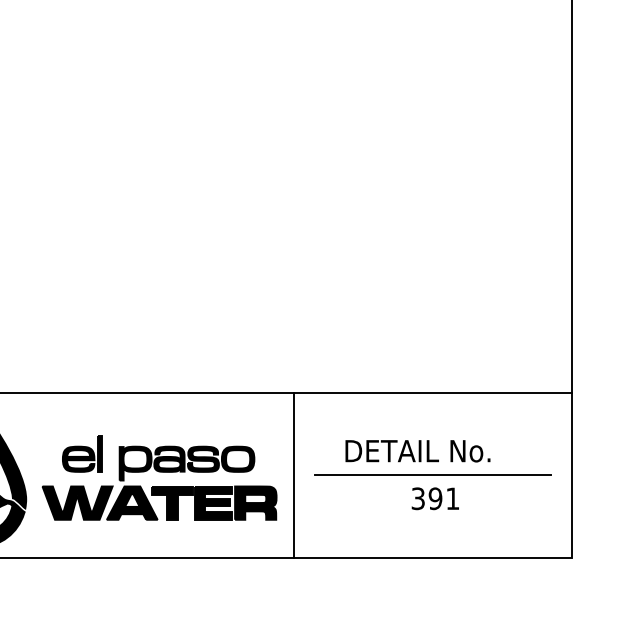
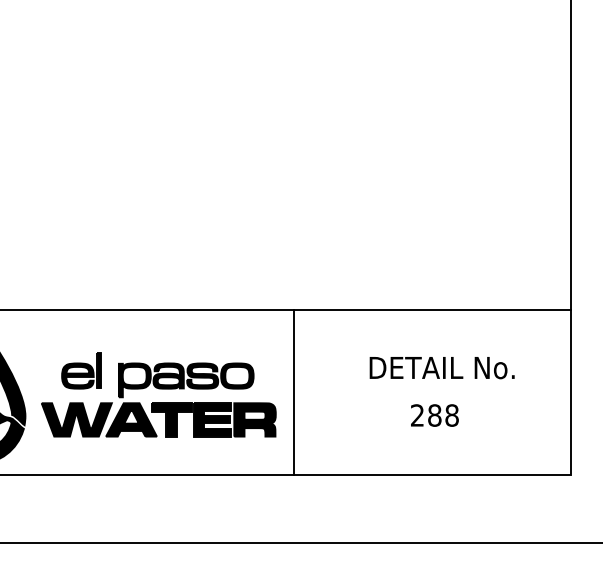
text: (417, 451) -> (441, 368), moved
line: (433, 475) -> (432, 392), removed
text: (435, 498) -> (434, 415), 391 -> 288

